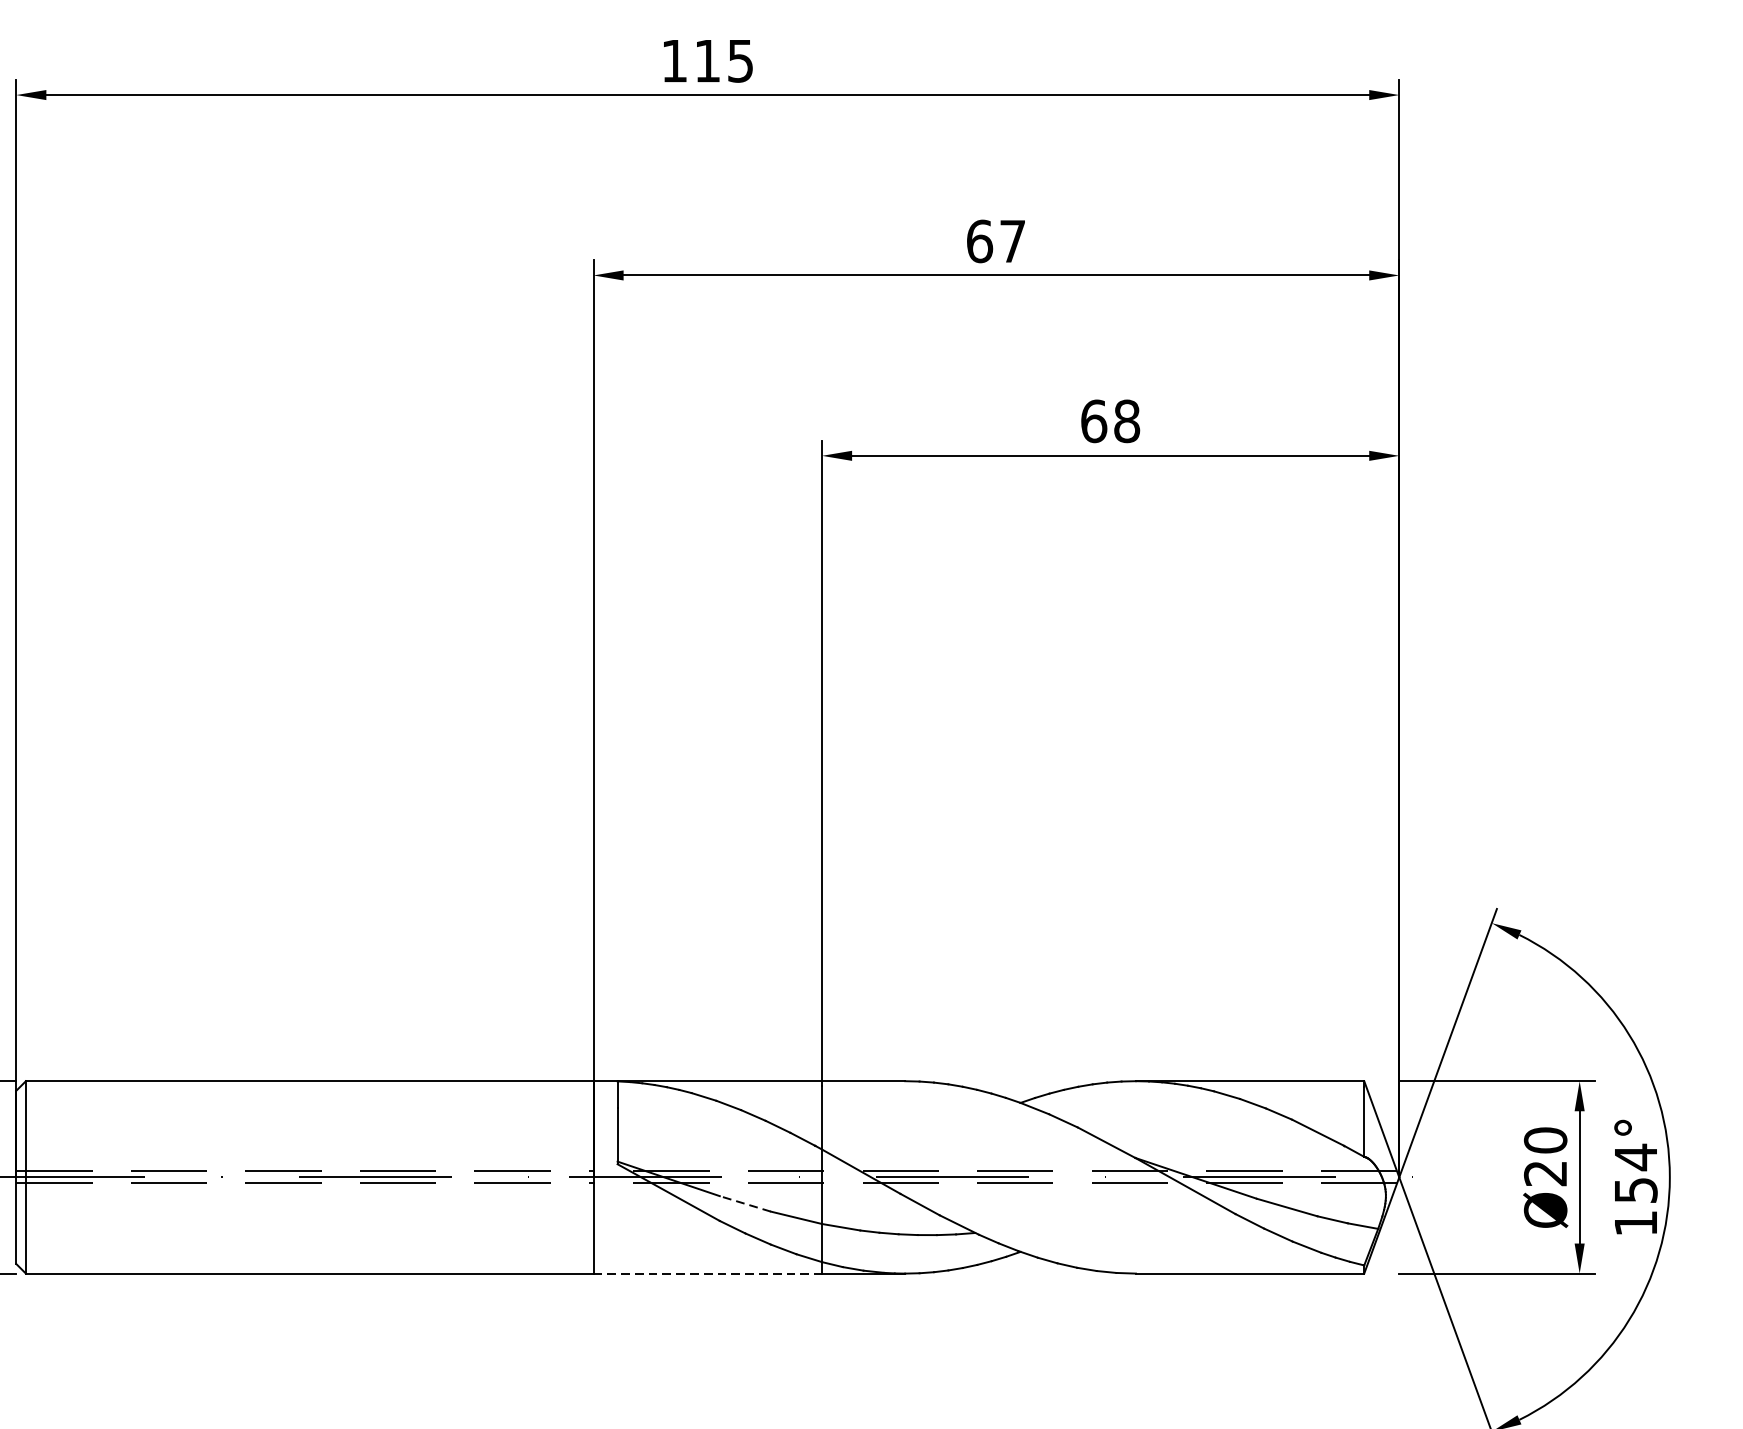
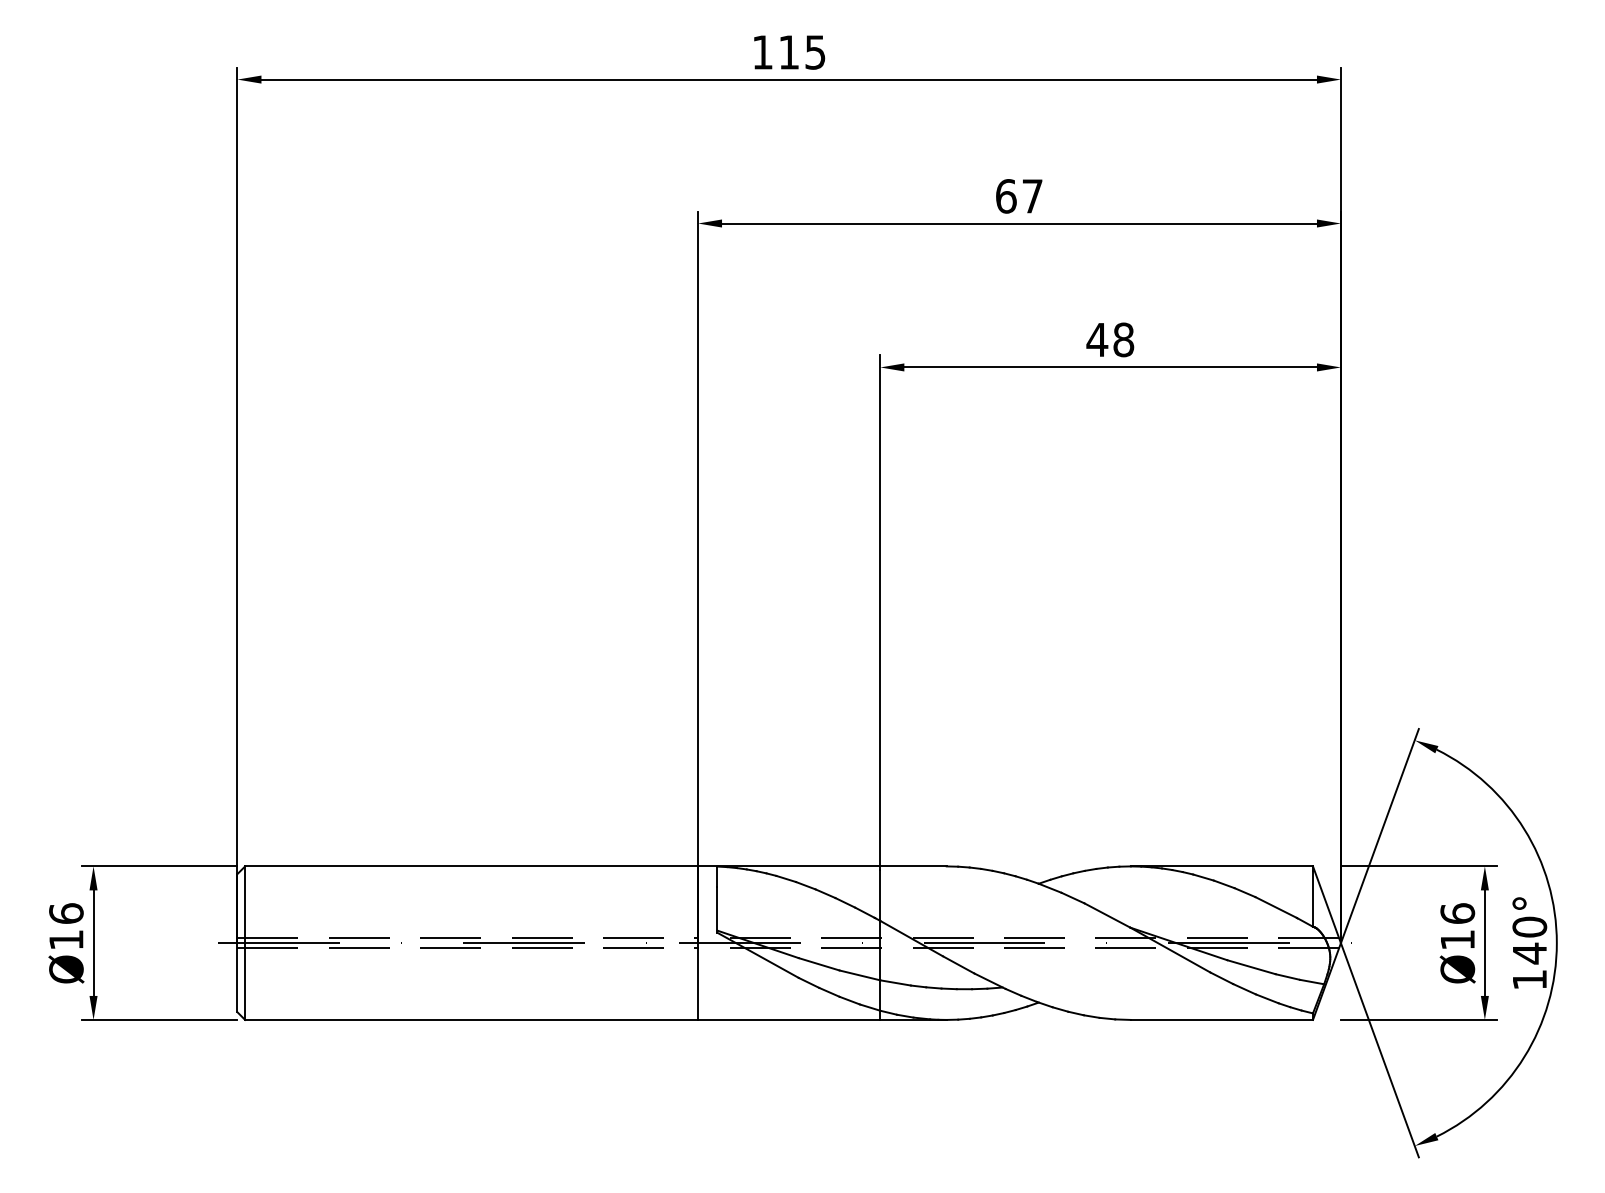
text: (1094, 420) -> (1097, 339), 68 -> 48
text: (1545, 1156) -> (1457, 926), Ø20 -> Ø16
text: (1635, 1174) -> (1529, 940), 154° -> 140°
line: (744, 1204) -> (818, 964), dashed -> solid
line: (708, 1273) -> (789, 1019), dashed -> solid

